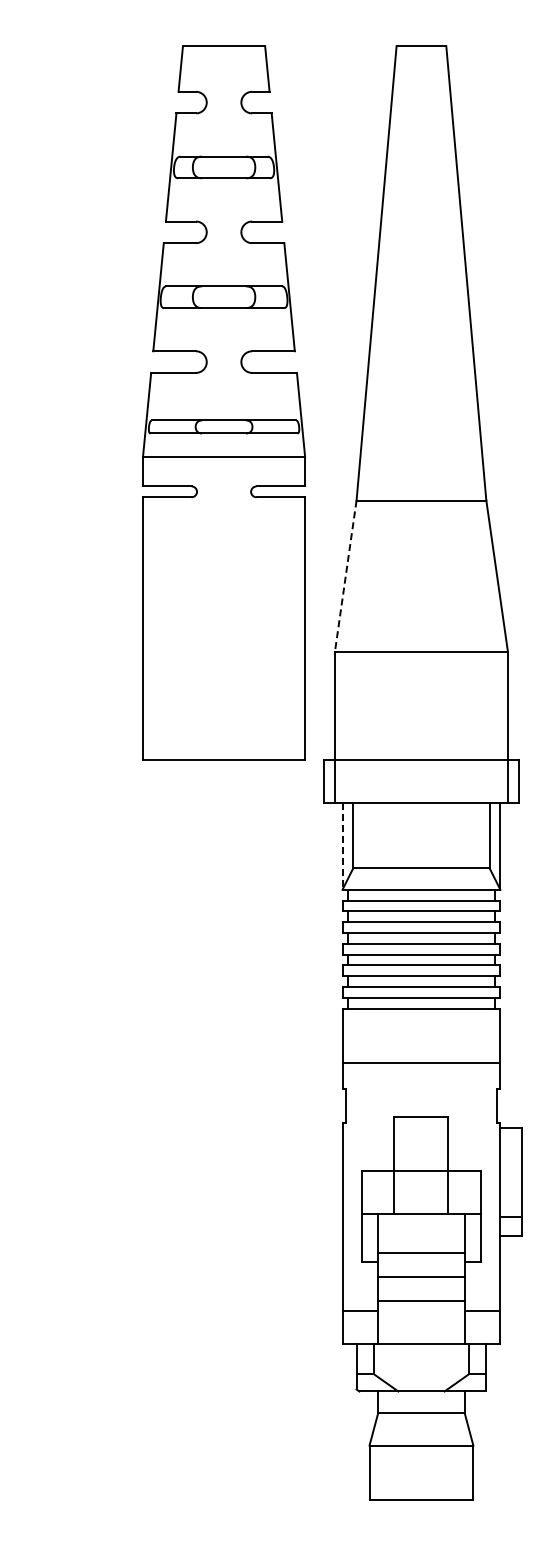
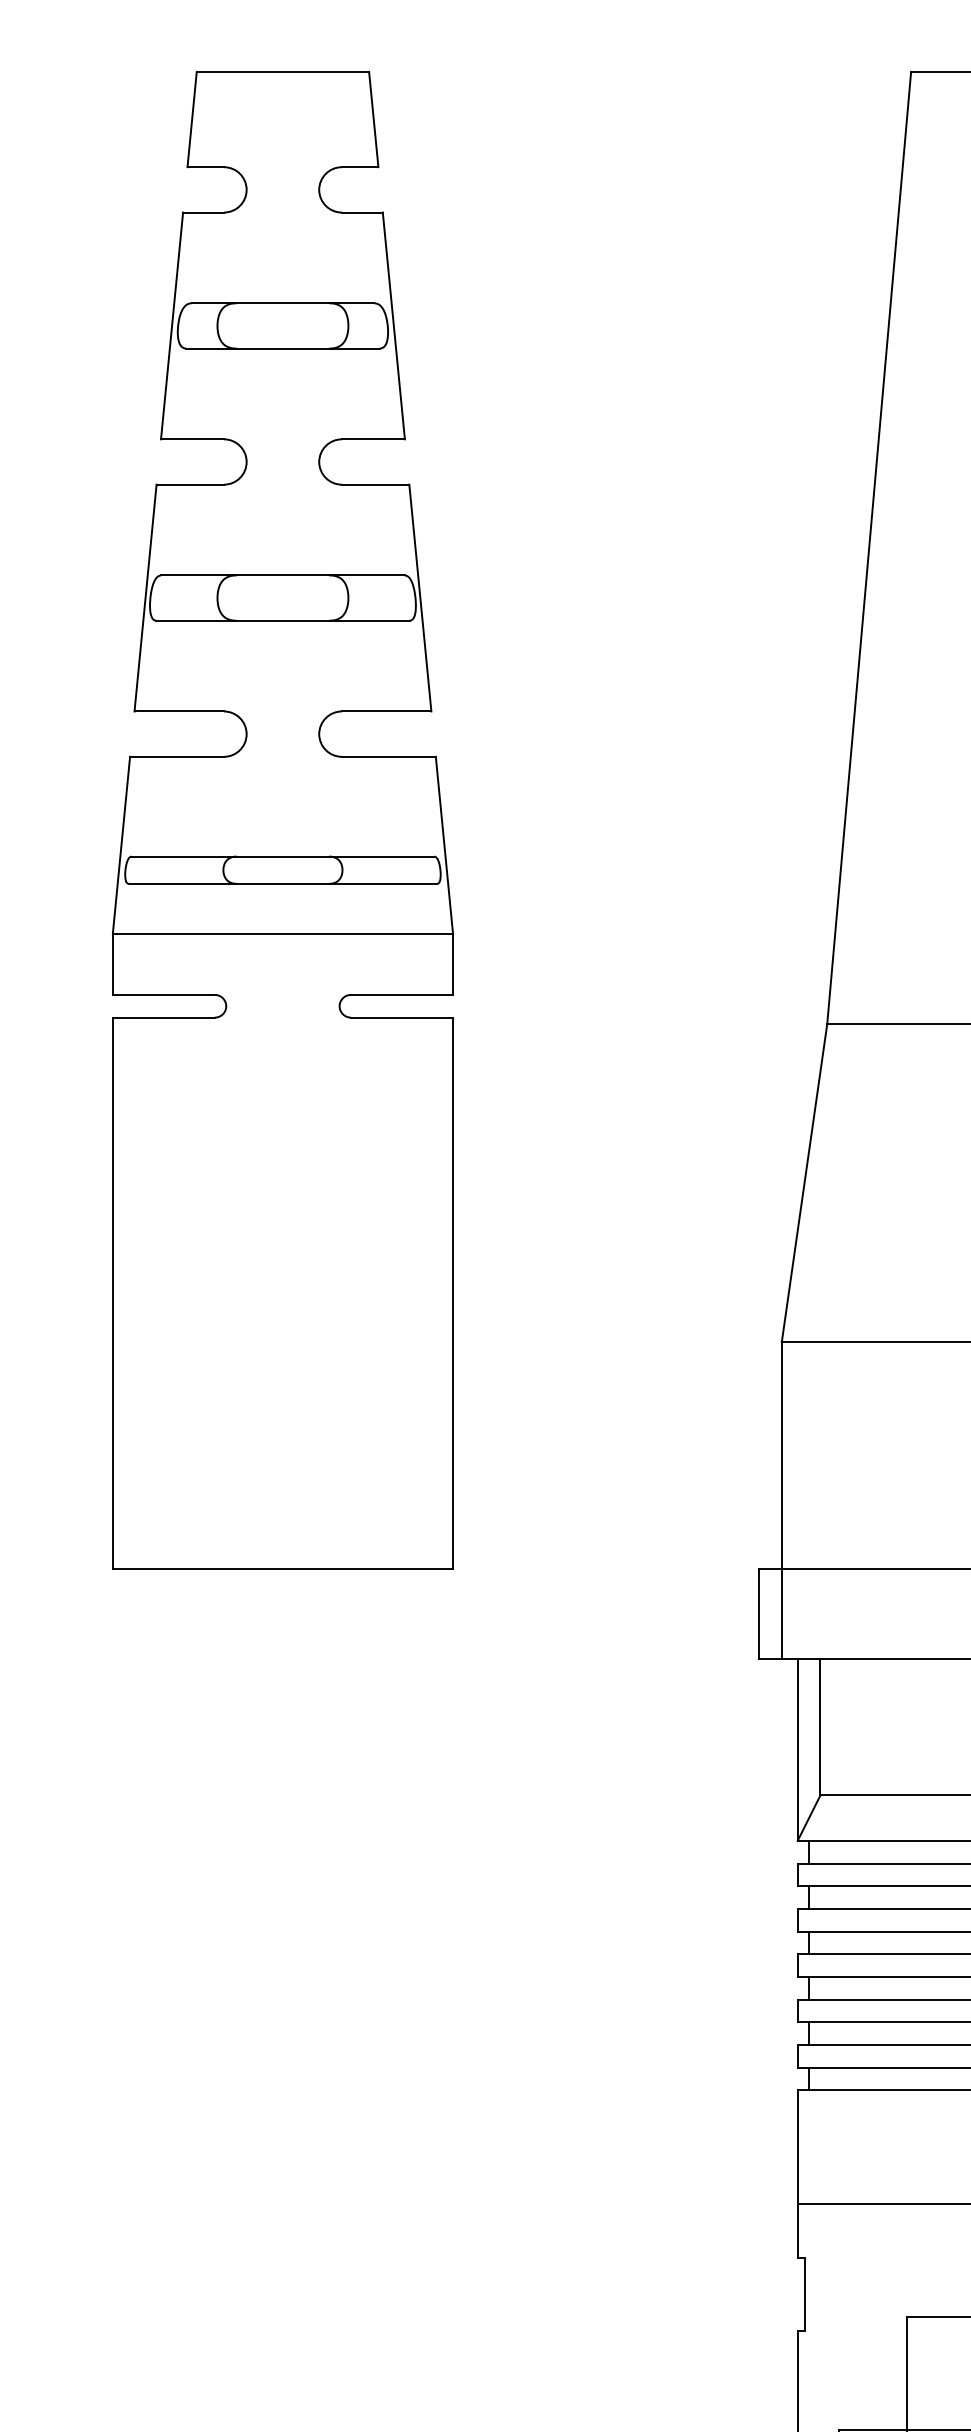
part: (224, 402) -> (283, 818), moved
line: (345, 576) -> (803, 1183), dashed -> solid
line: (342, 847) -> (797, 1752), dashed -> solid

